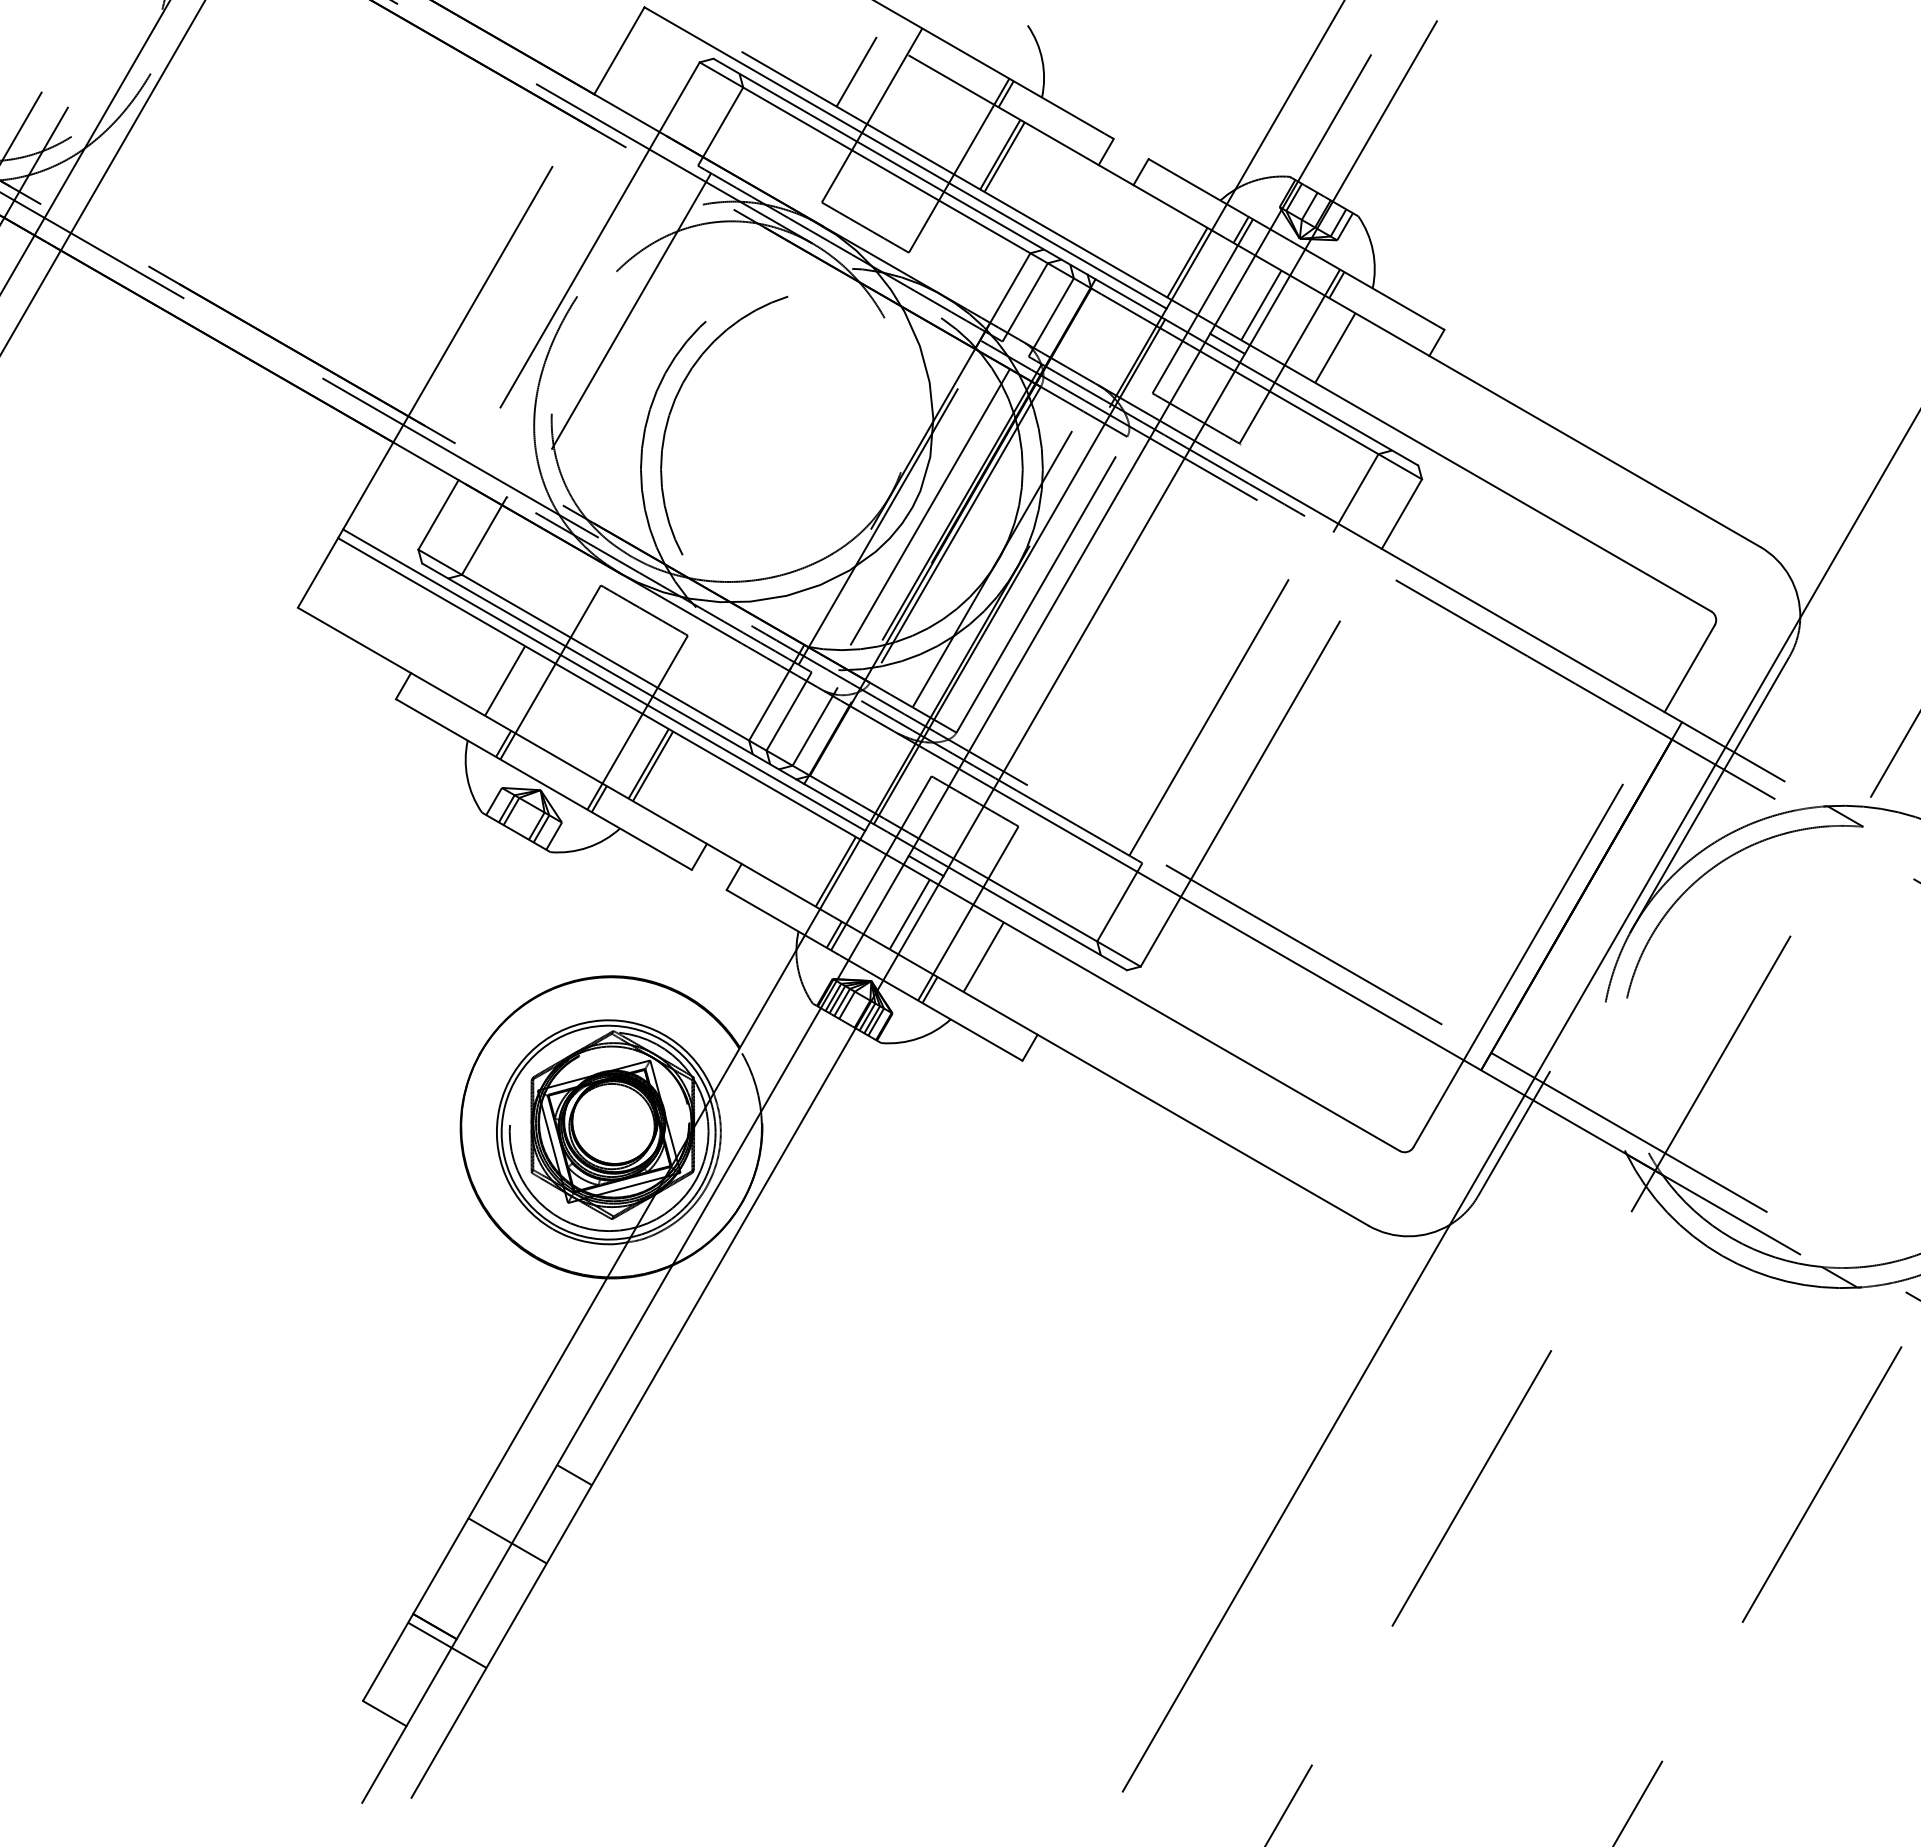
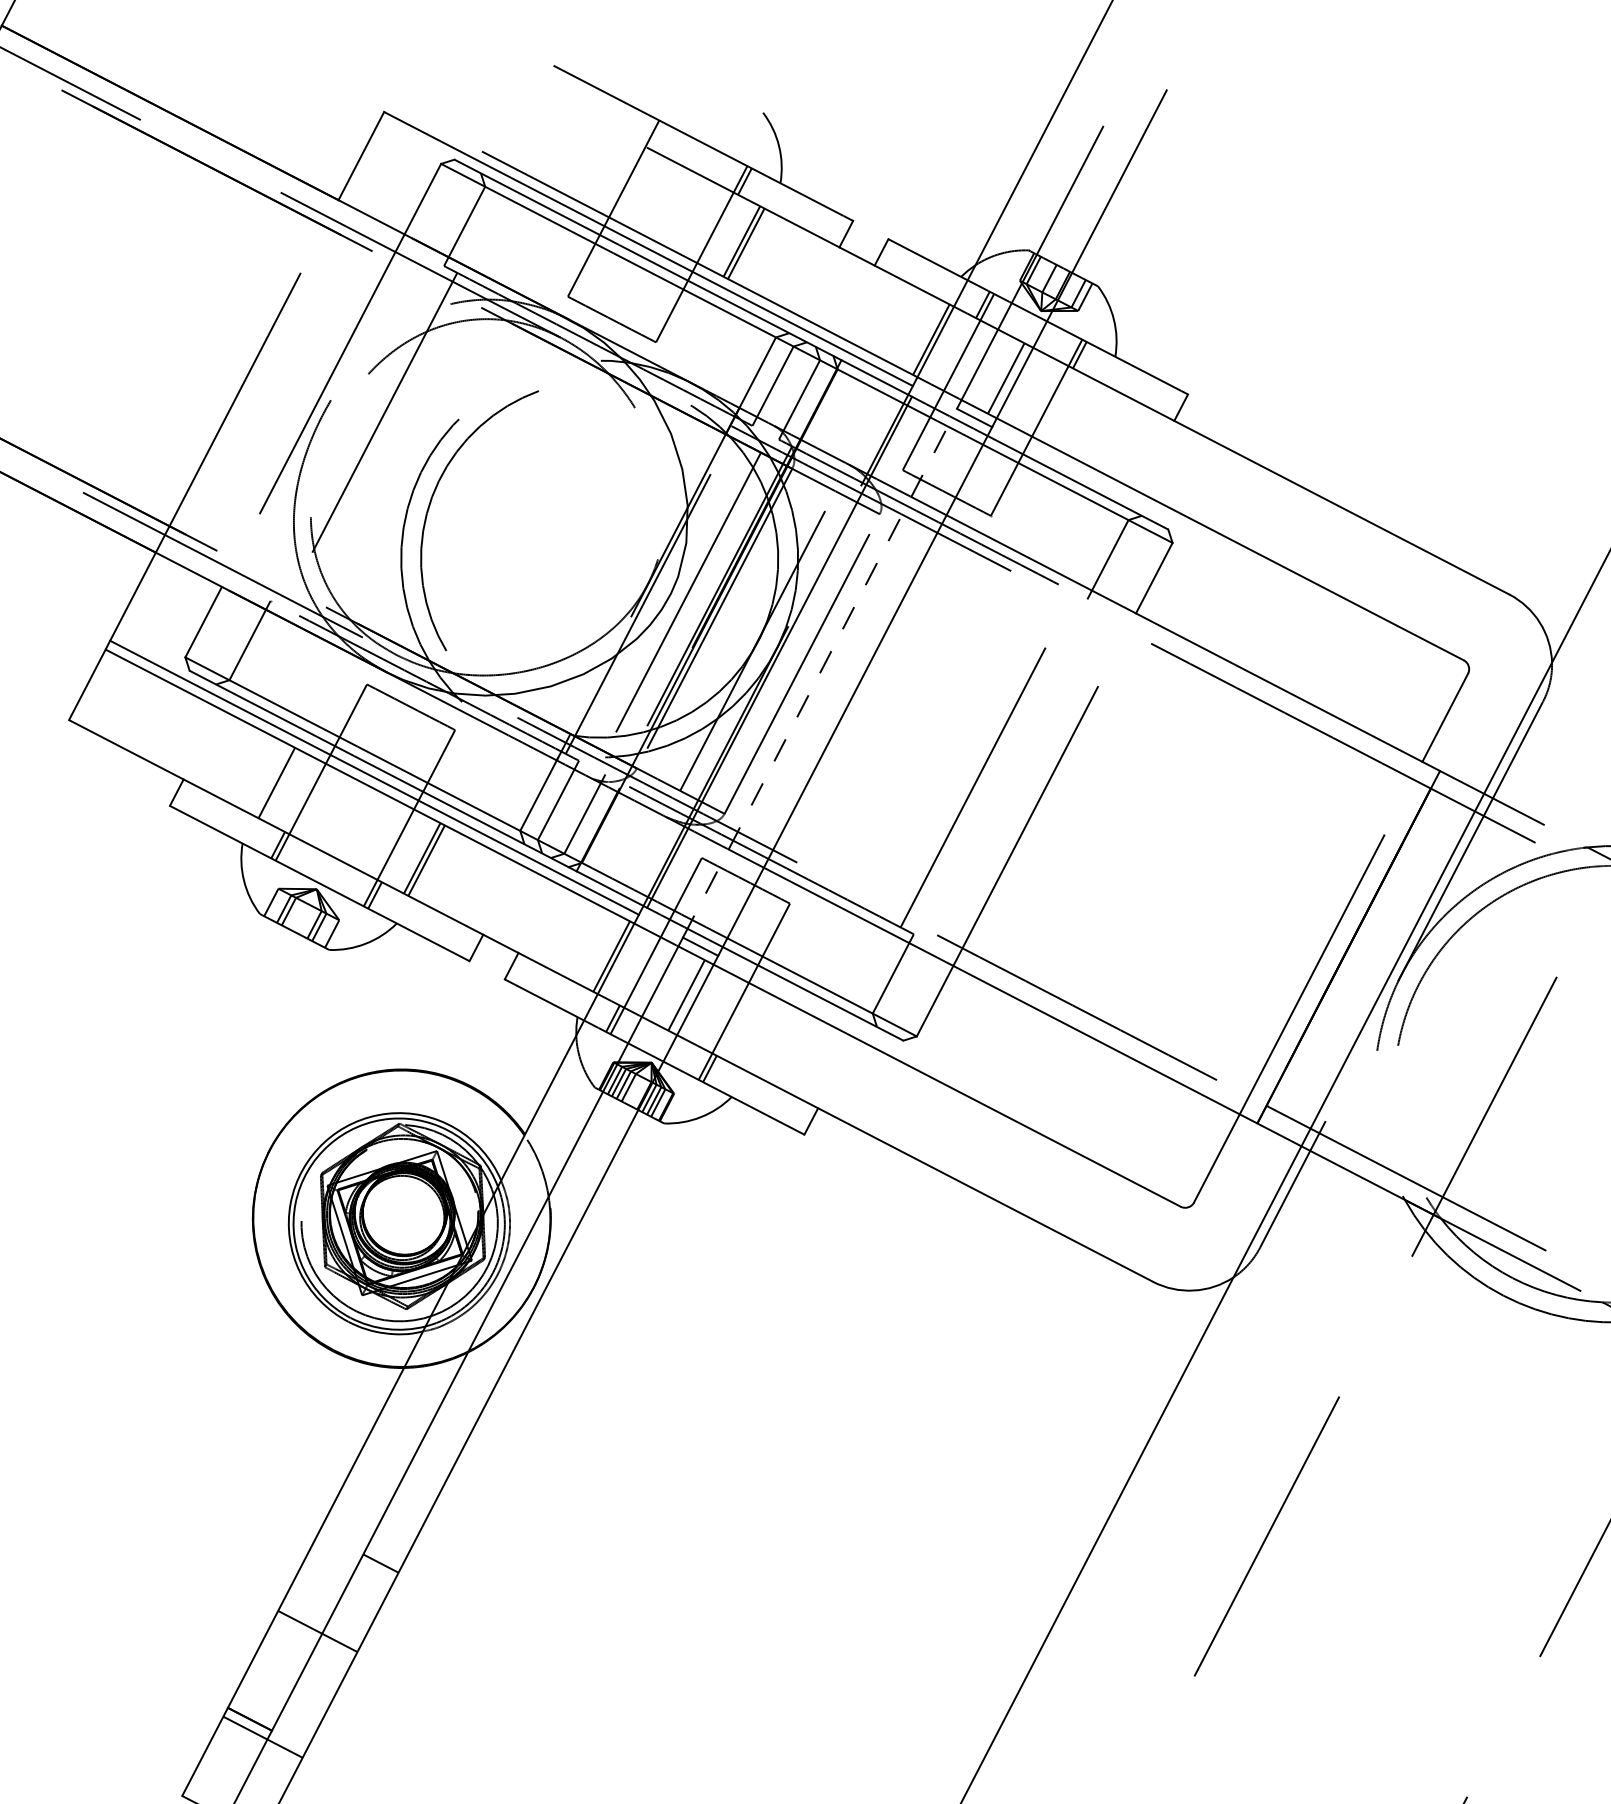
line: (856, 71) -> (596, 165), removed
line: (1335, 347) -> (1081, 416), removed
line: (1059, 594) -> (820, 672), solid -> dashed
line: (983, 957) -> (761, 1034), removed

